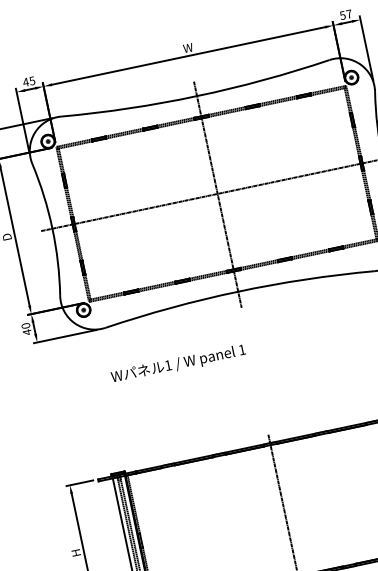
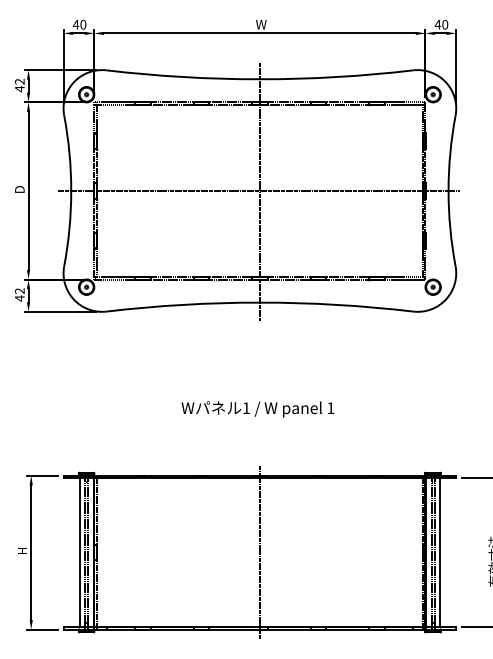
text: (345, 14) -> (441, 24), 57 -> 40
text: (32, 80) -> (83, 24), 45 -> 40
text: (25, 326) -> (19, 291), 40 -> 42
text: (178, 364) -> (257, 409), moved

